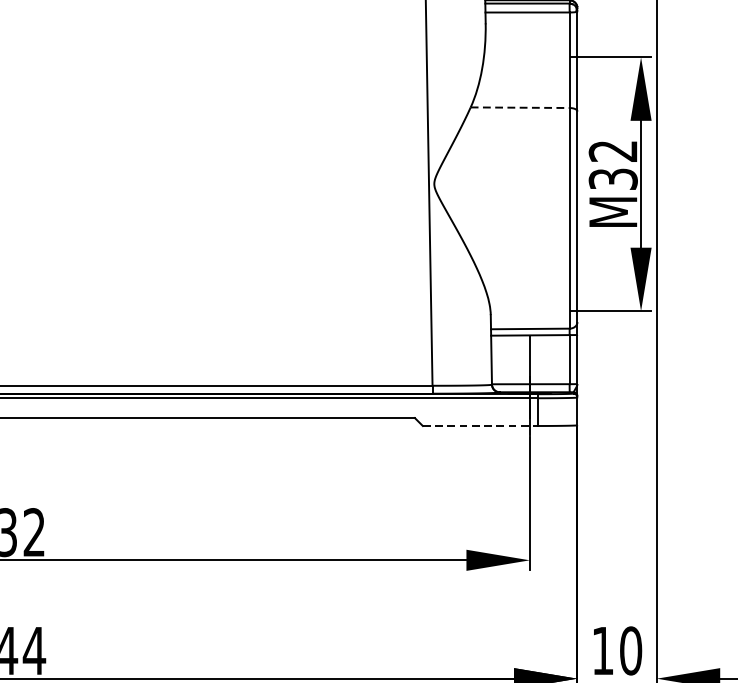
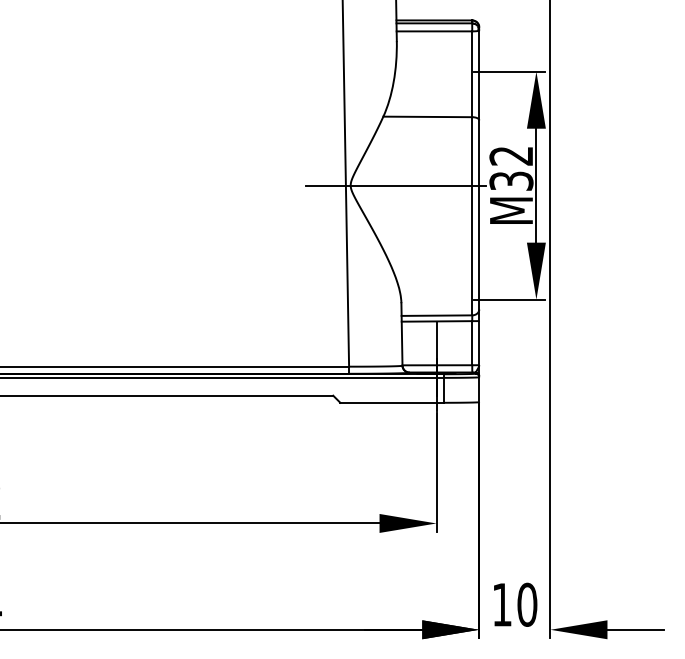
line: (520, 107) -> (428, 116), dashed -> solid
line: (484, 184) -> (395, 185), added
line: (480, 425) -> (392, 402), dashed -> solid

